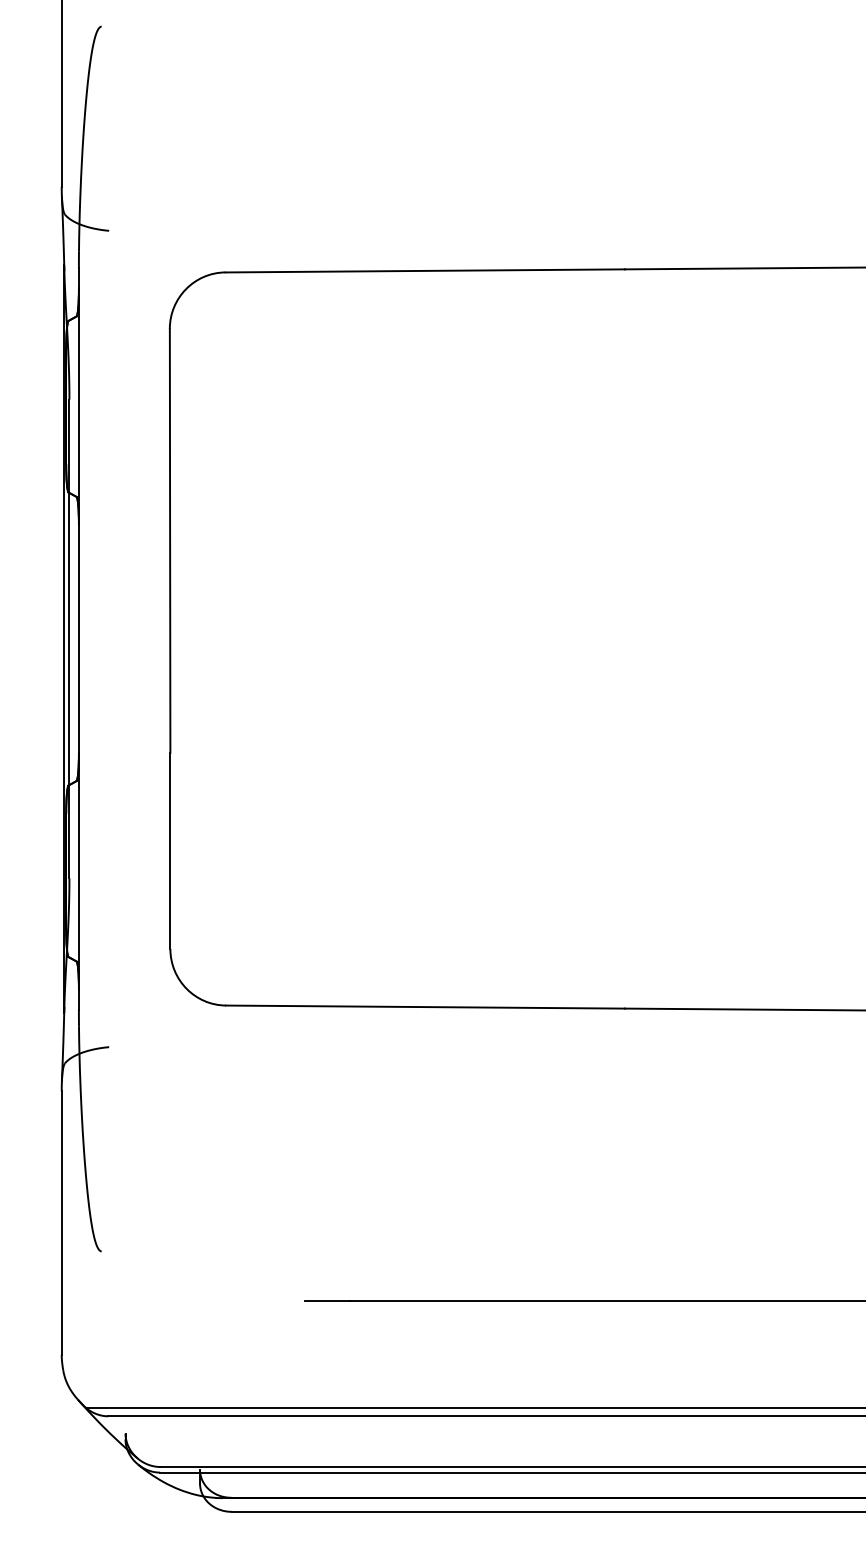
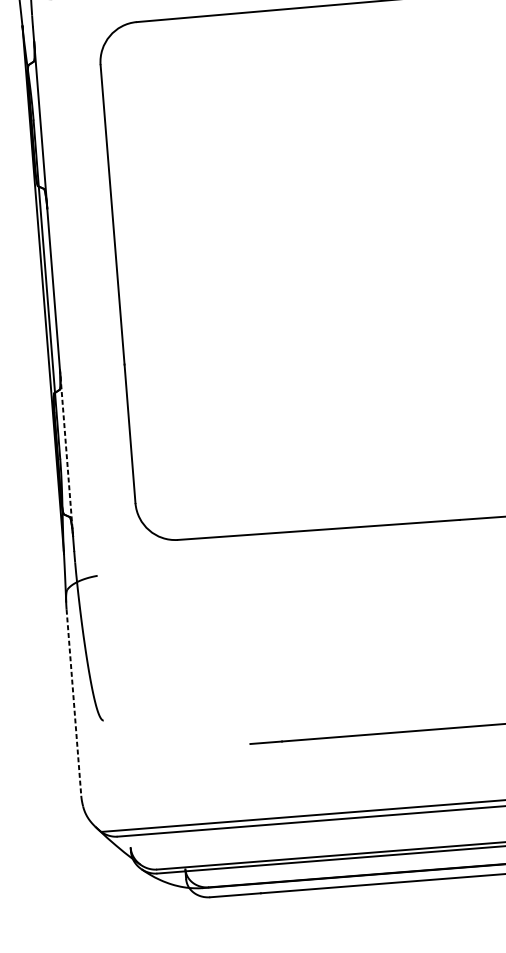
line: (78, 870) -> (66, 452), solid -> dashed
line: (61, 1223) -> (73, 703), solid -> dashed

